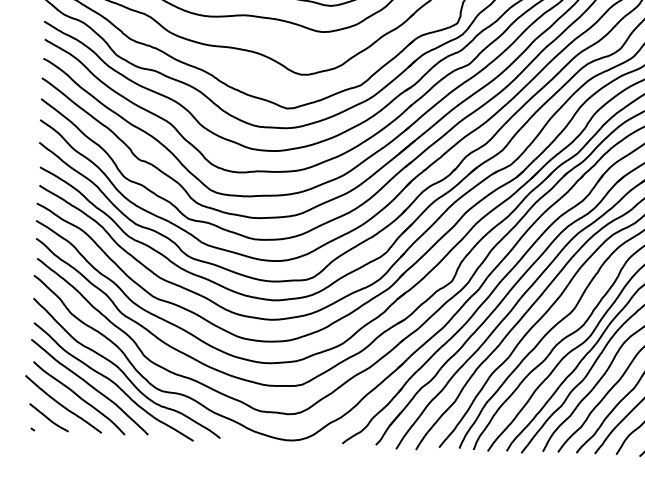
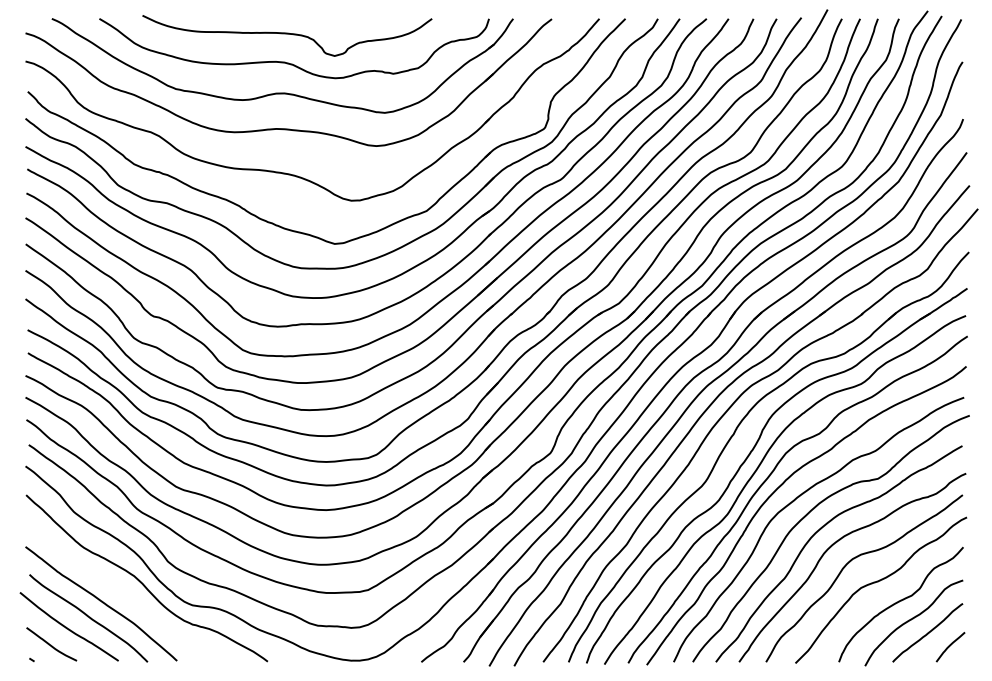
curve: (113, 381) -> (130, 595), removed

